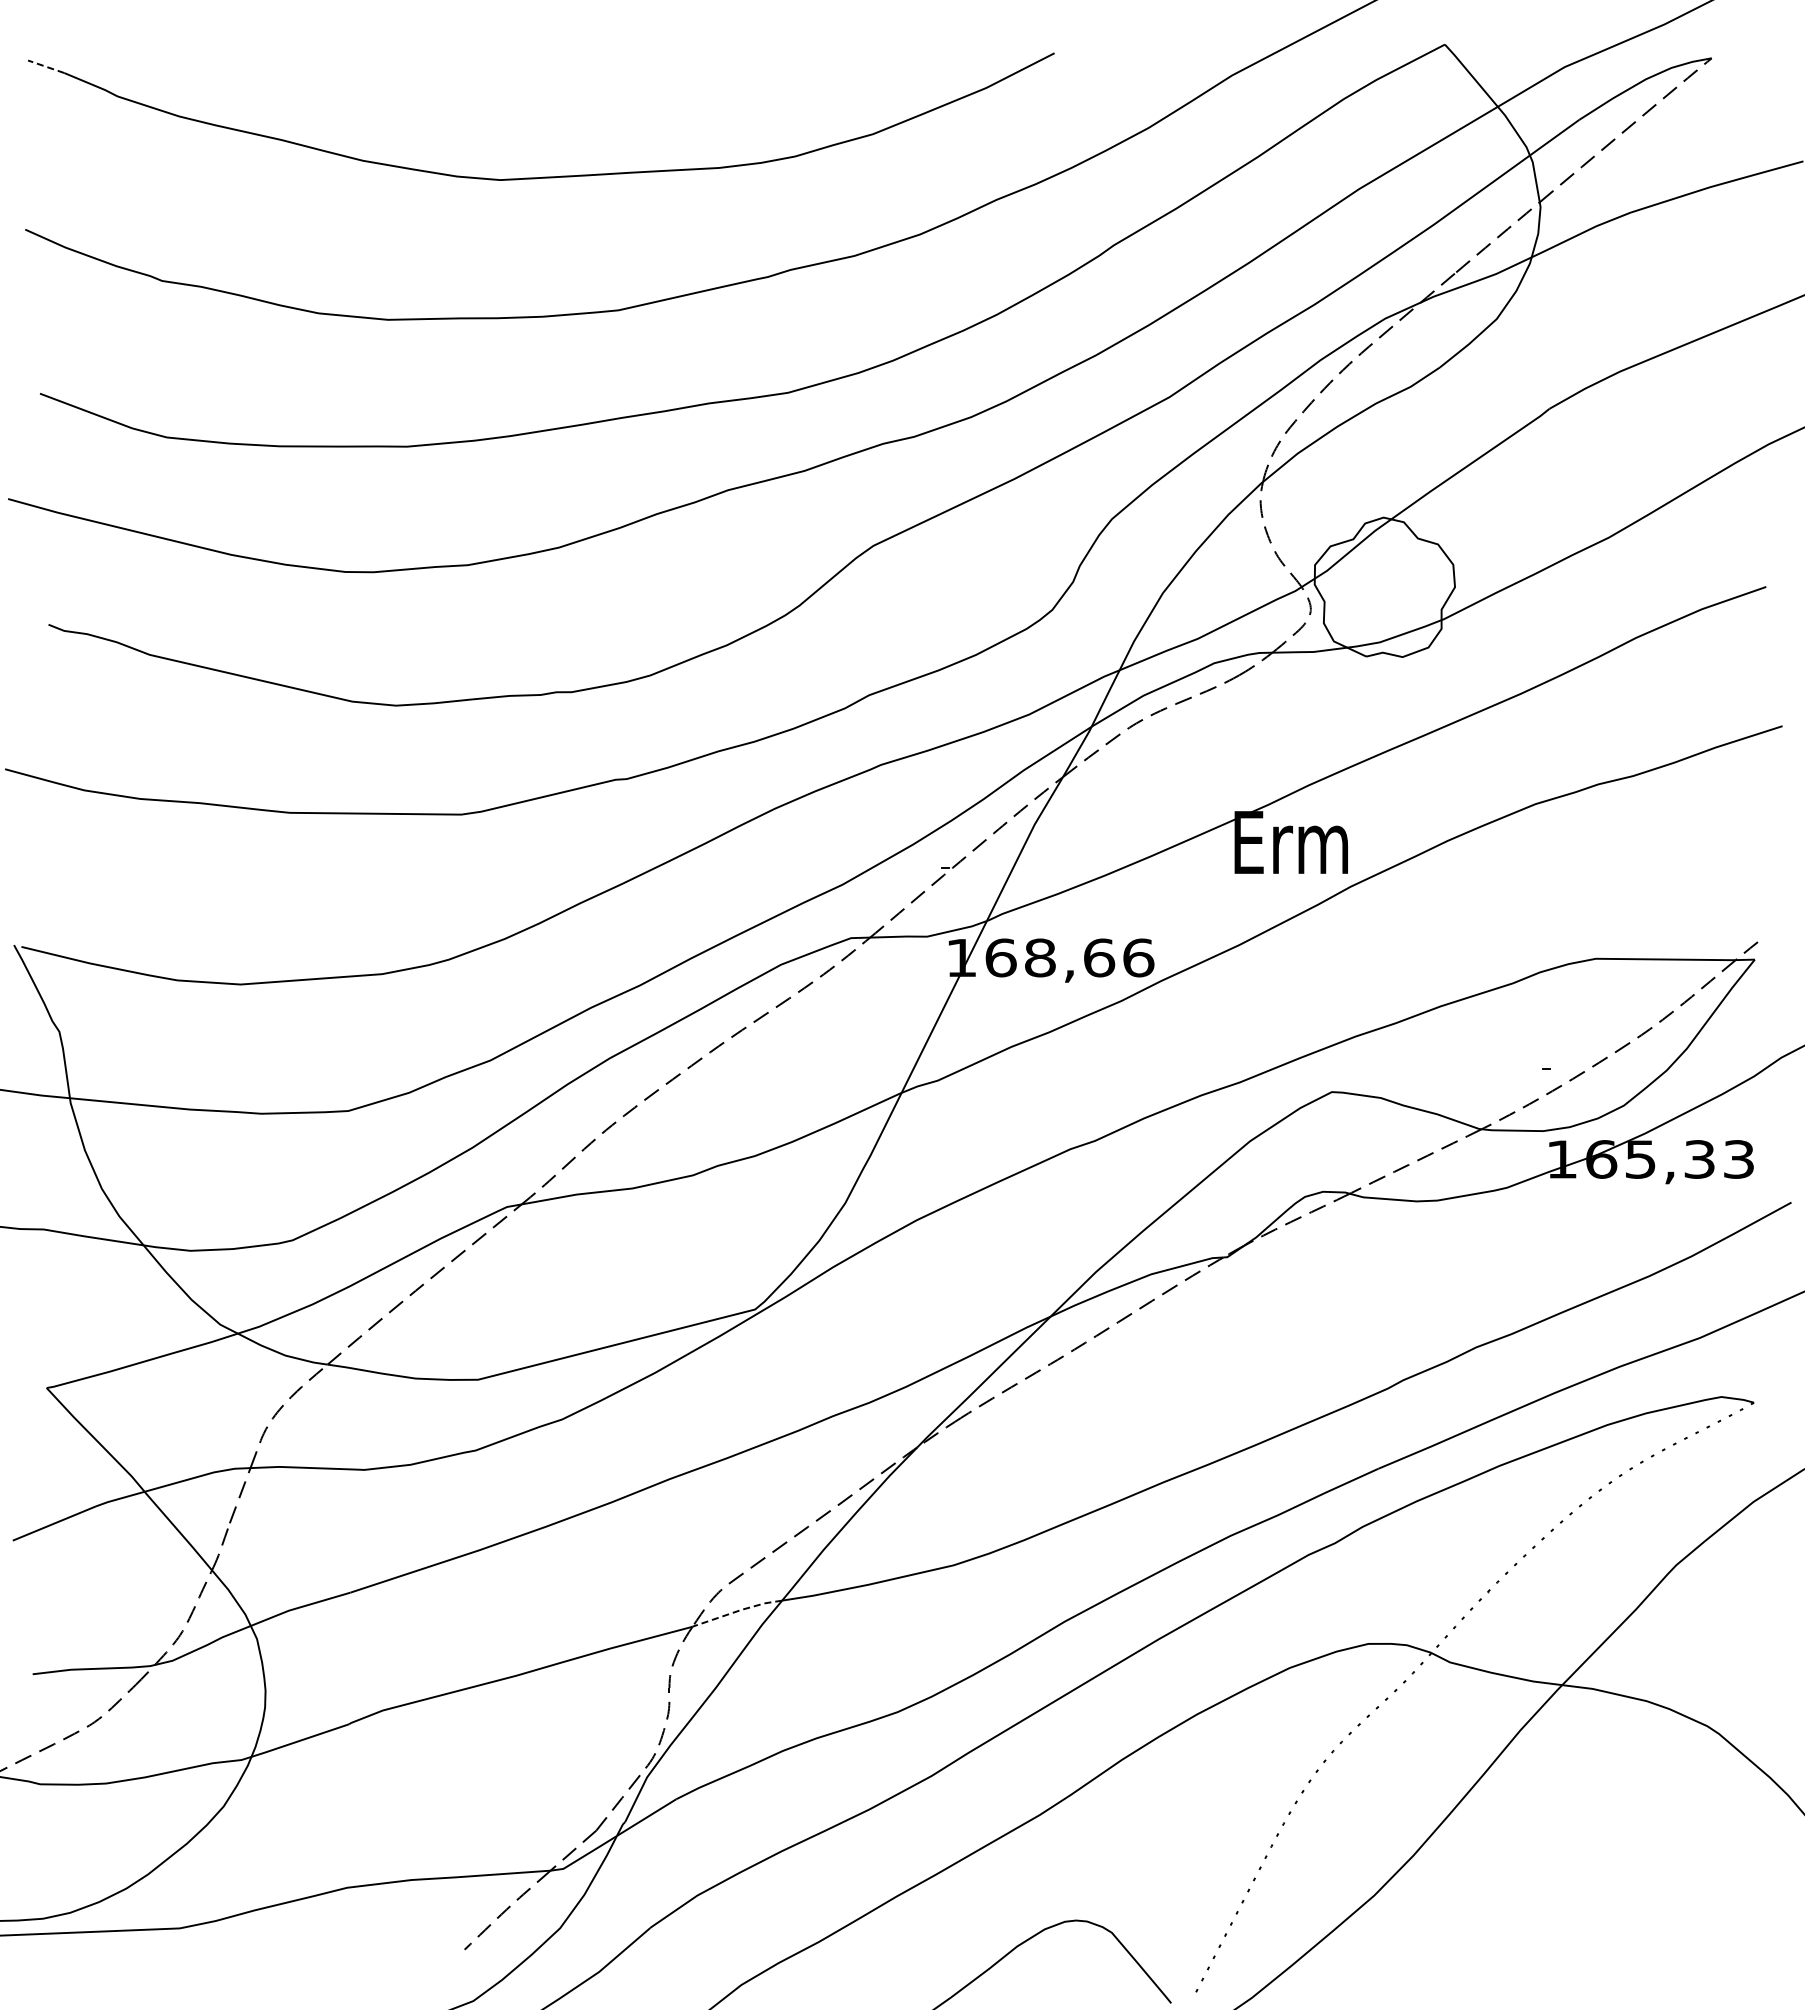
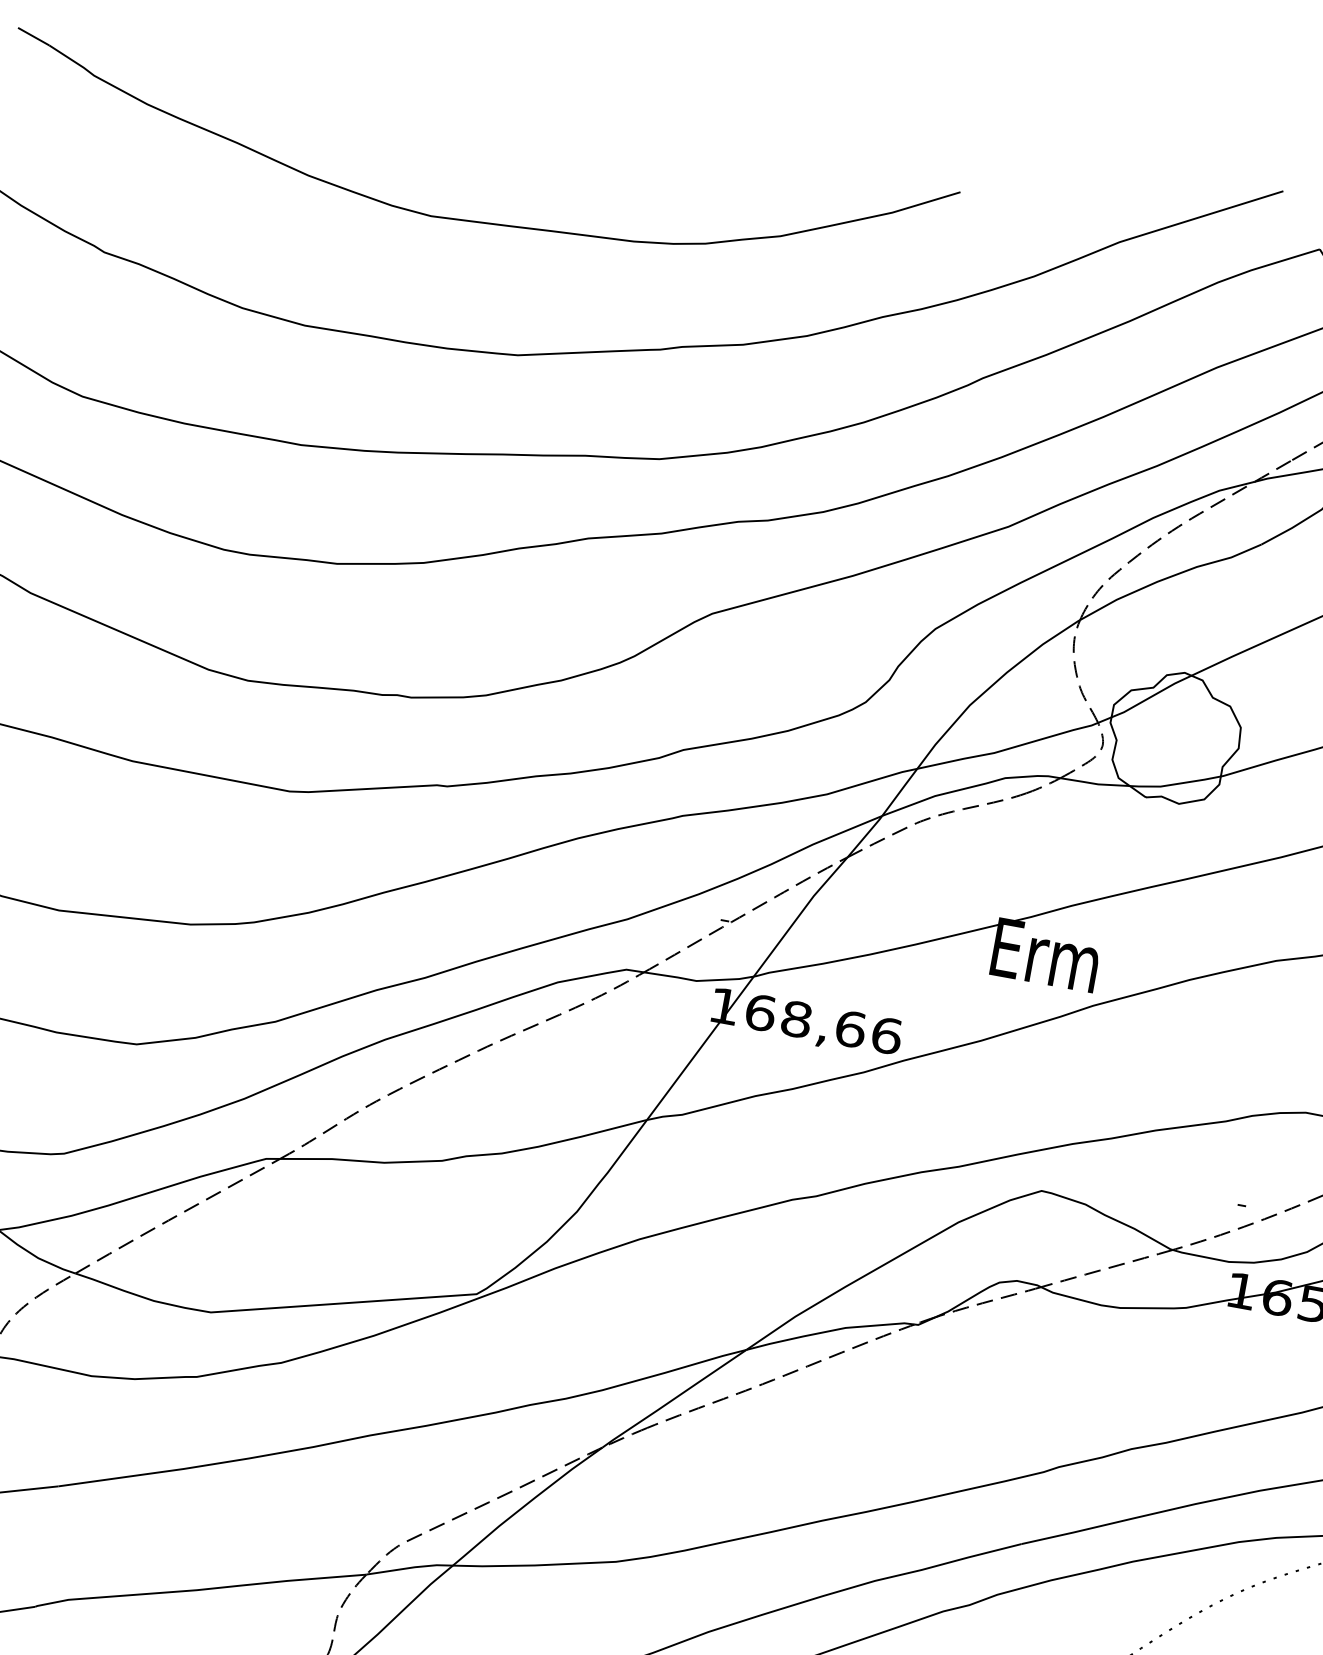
line: (45, 66) -> (33, 36), dashed -> solid
line: (737, 1611) -> (410, 1568), dashed -> solid

